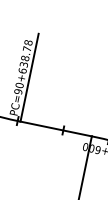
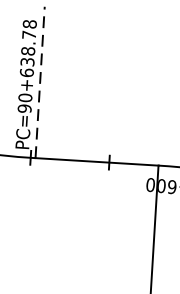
line: (29, 77) -> (39, 82), solid -> dashed

